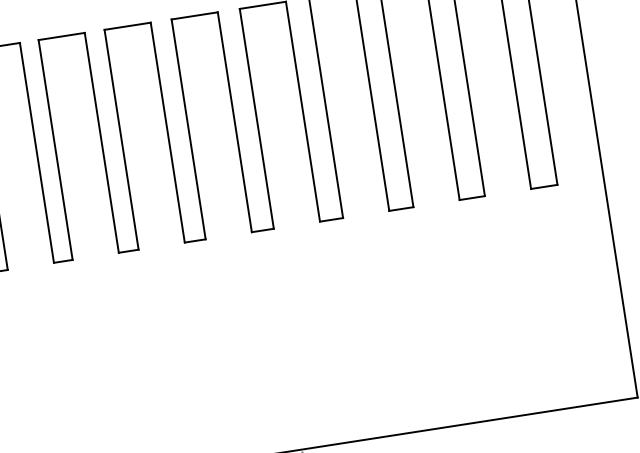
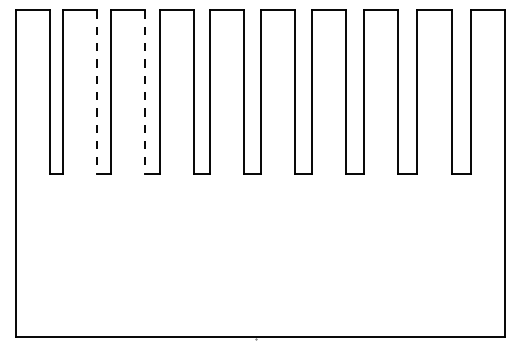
line: (102, 143) -> (145, 92), solid -> dashed
line: (37, 153) -> (97, 92), solid -> dashed

